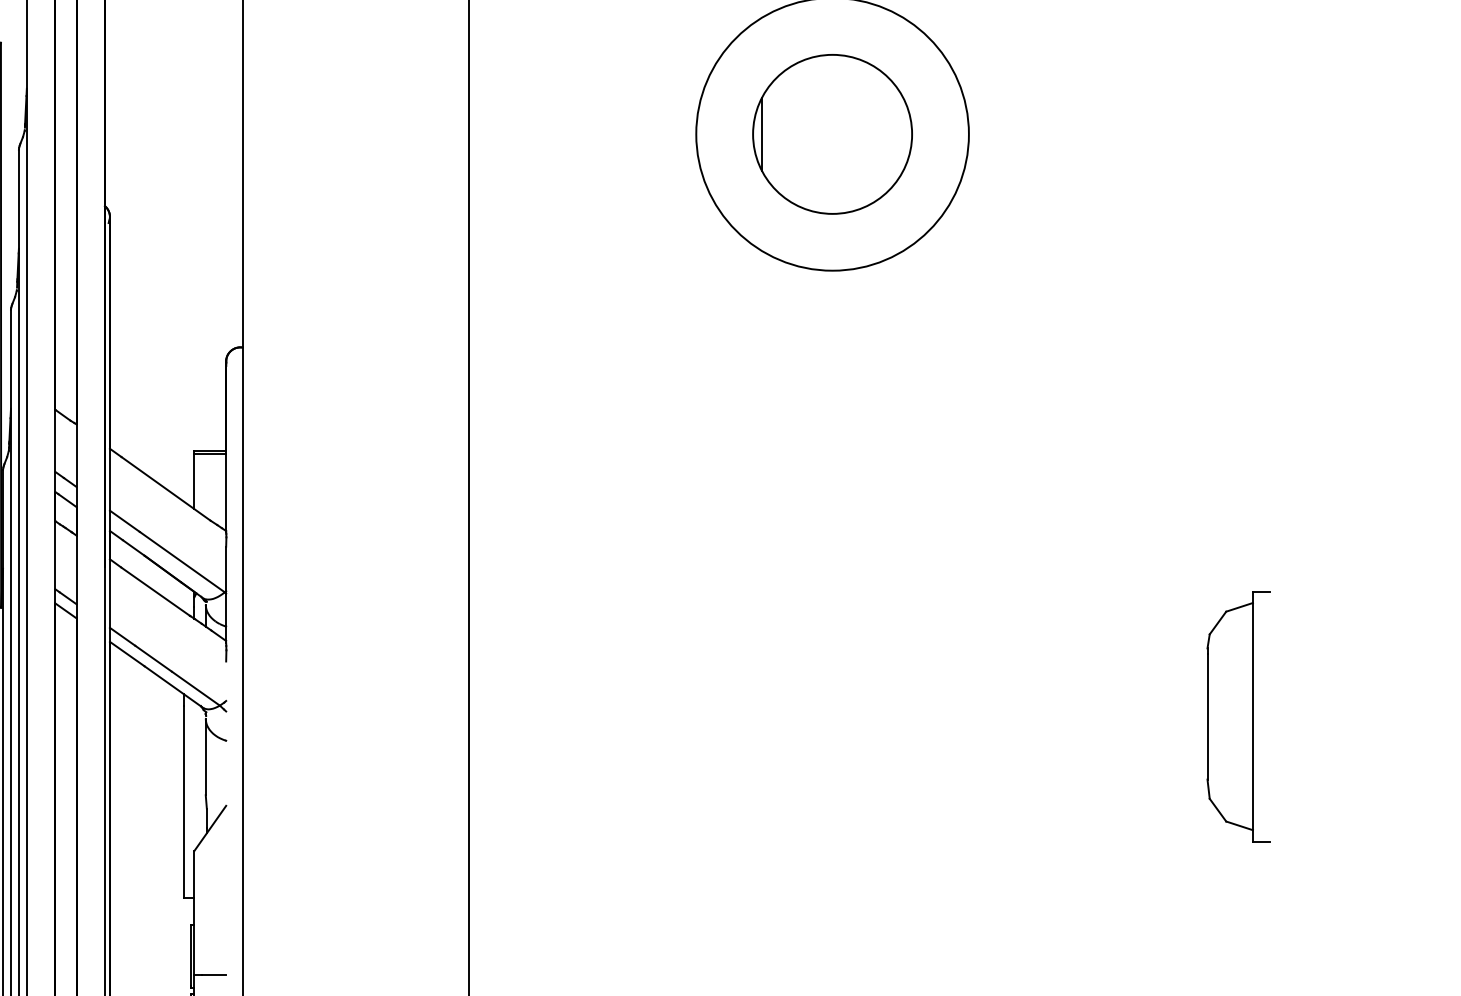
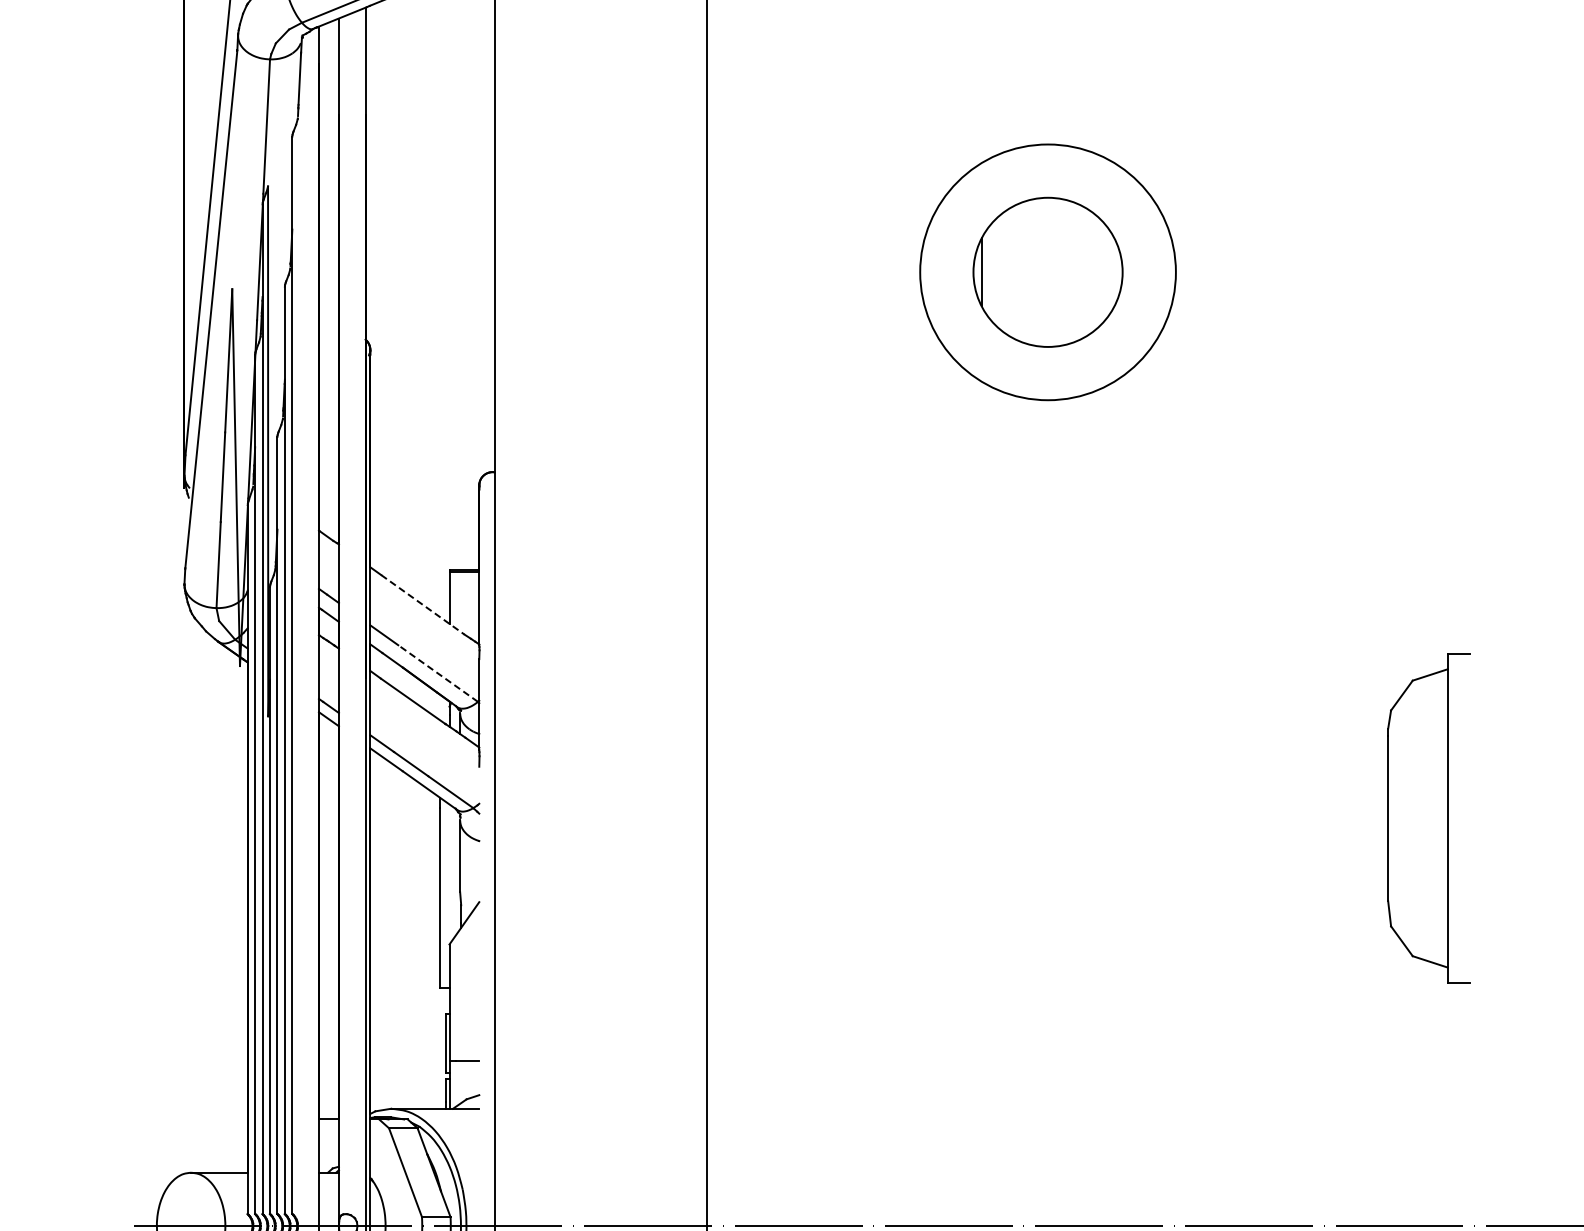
line: (166, 489) -> (423, 605), solid -> dashed
line: (182, 562) -> (438, 673), solid -> dashed
part: (1238, 716) -> (1428, 818), size x1.4

